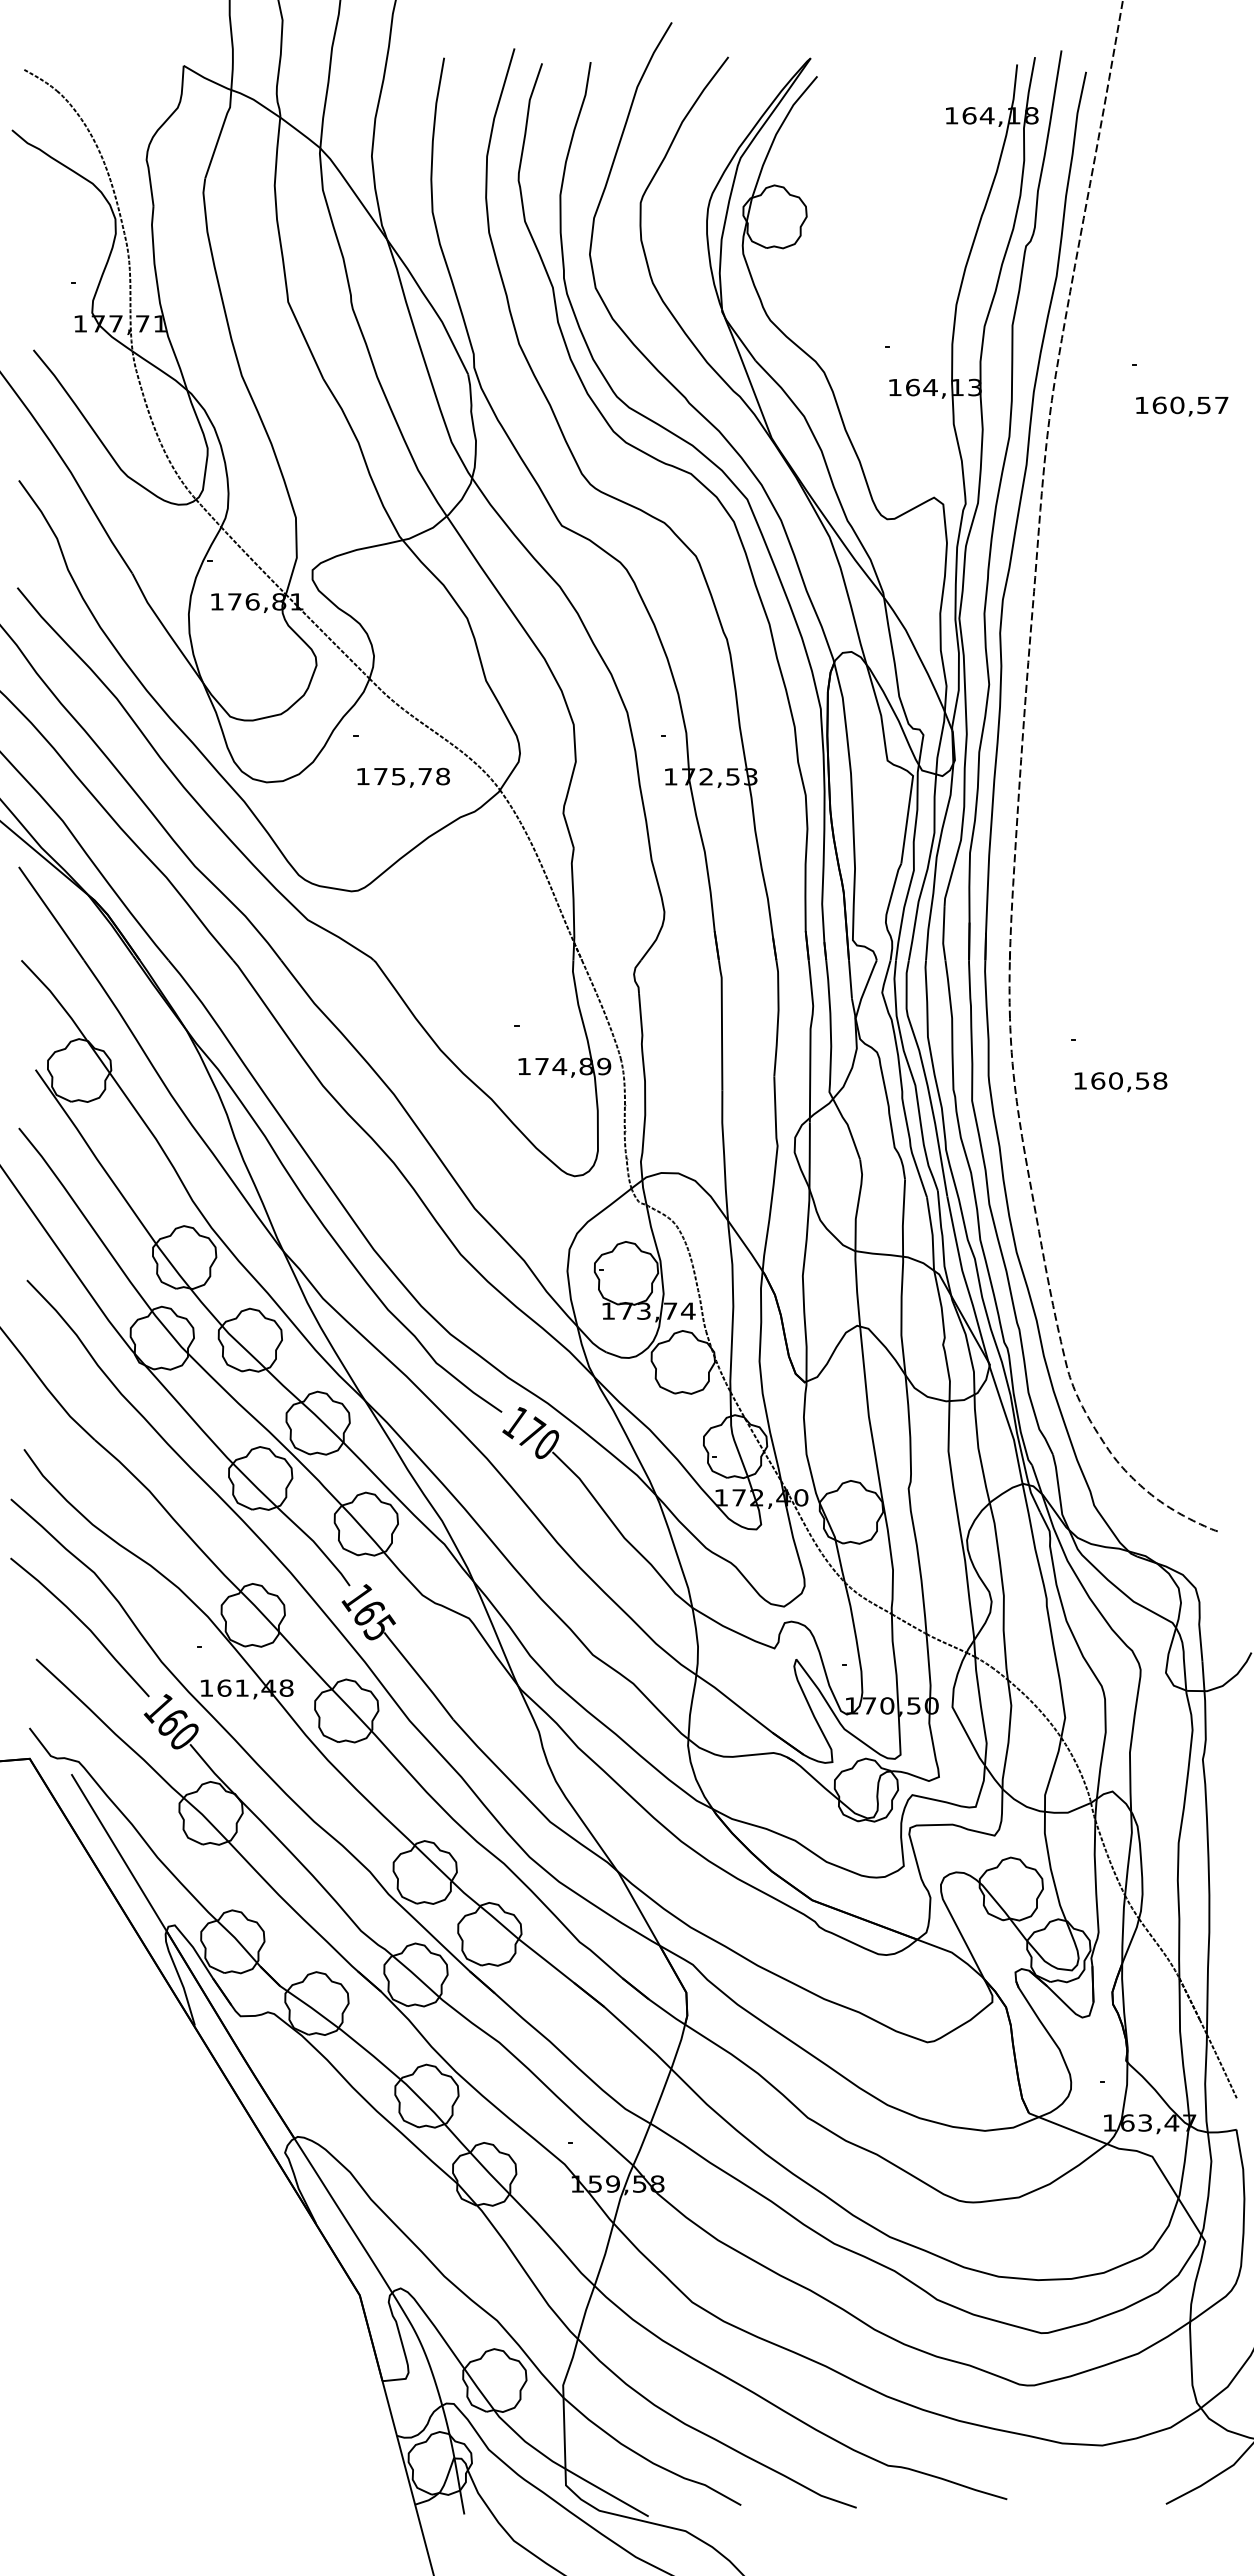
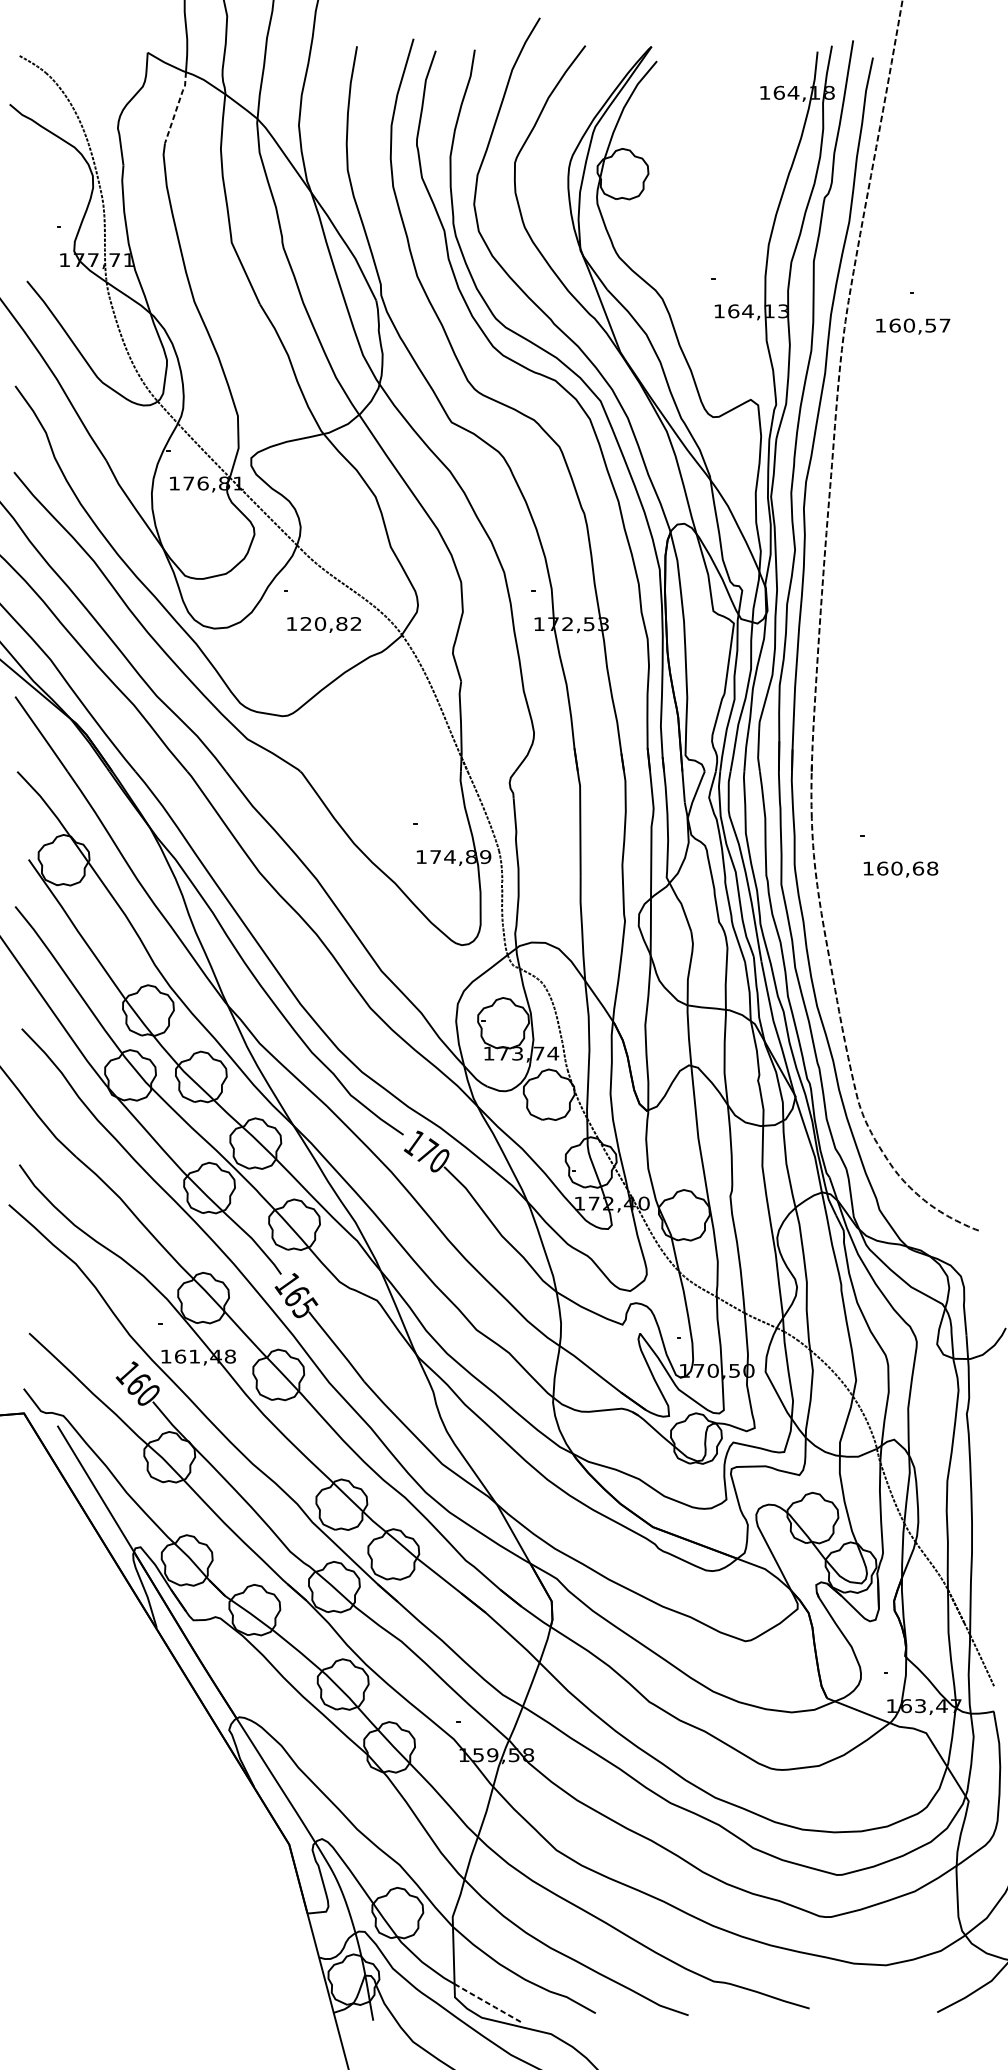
line: (220, 133) -> (177, 107), solid -> dashed
text: (1182, 406) -> (913, 326), moved
text: (411, 776) -> (330, 623), 175,78 -> 120,82
text: (1142, 1080) -> (918, 868), 160,58 -> 160,68
curve: (82, 1623) -> (66, 1304), removed
line: (607, 2492) -> (488, 2003), solid -> dashed

